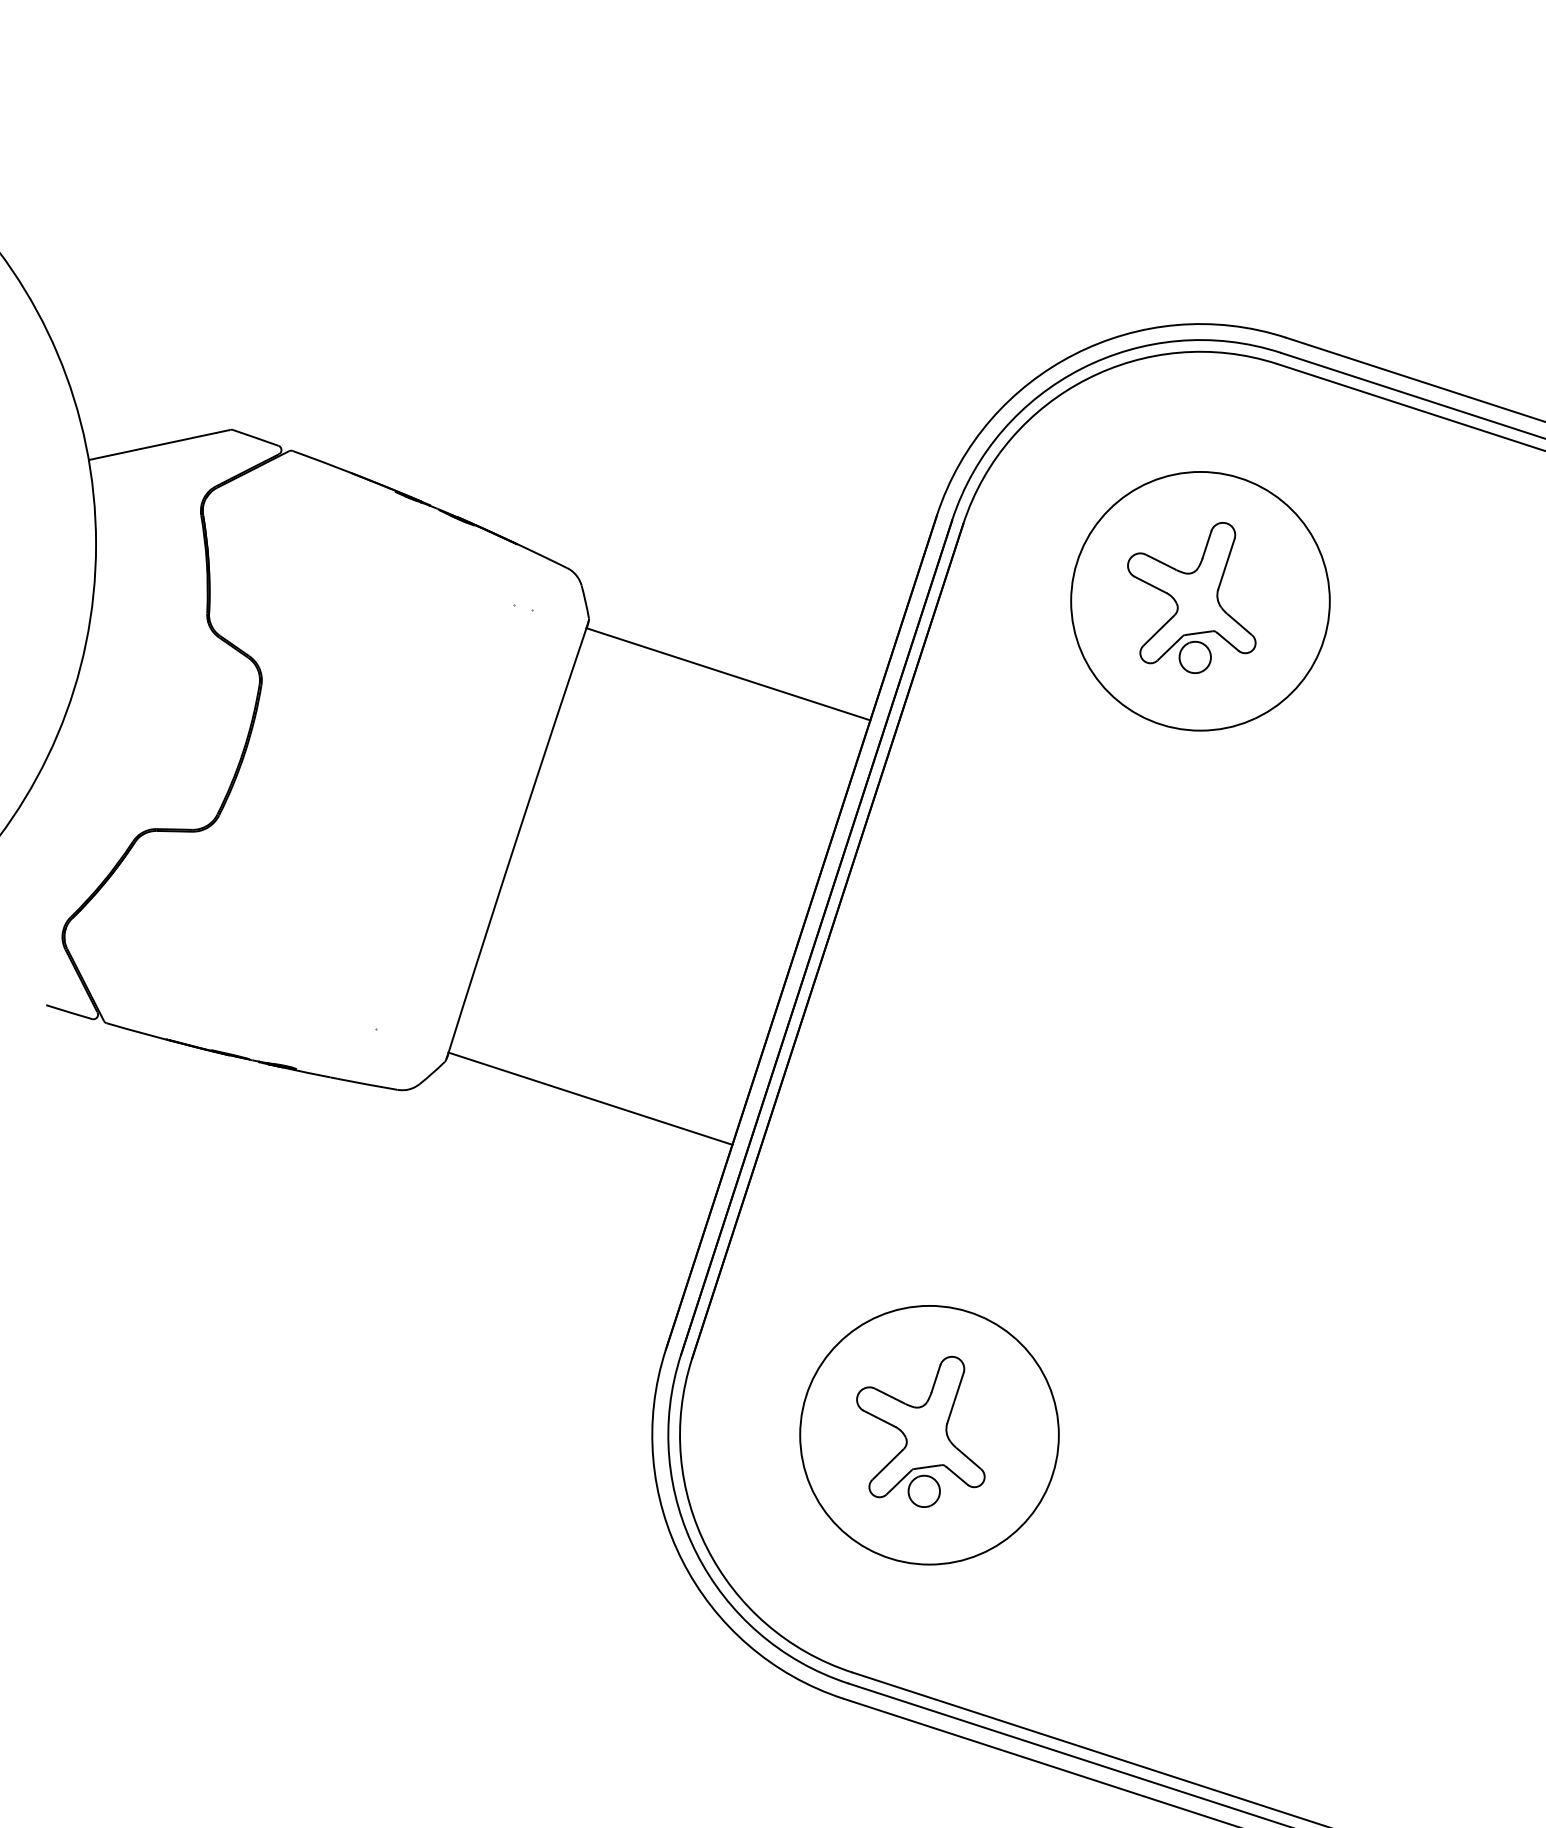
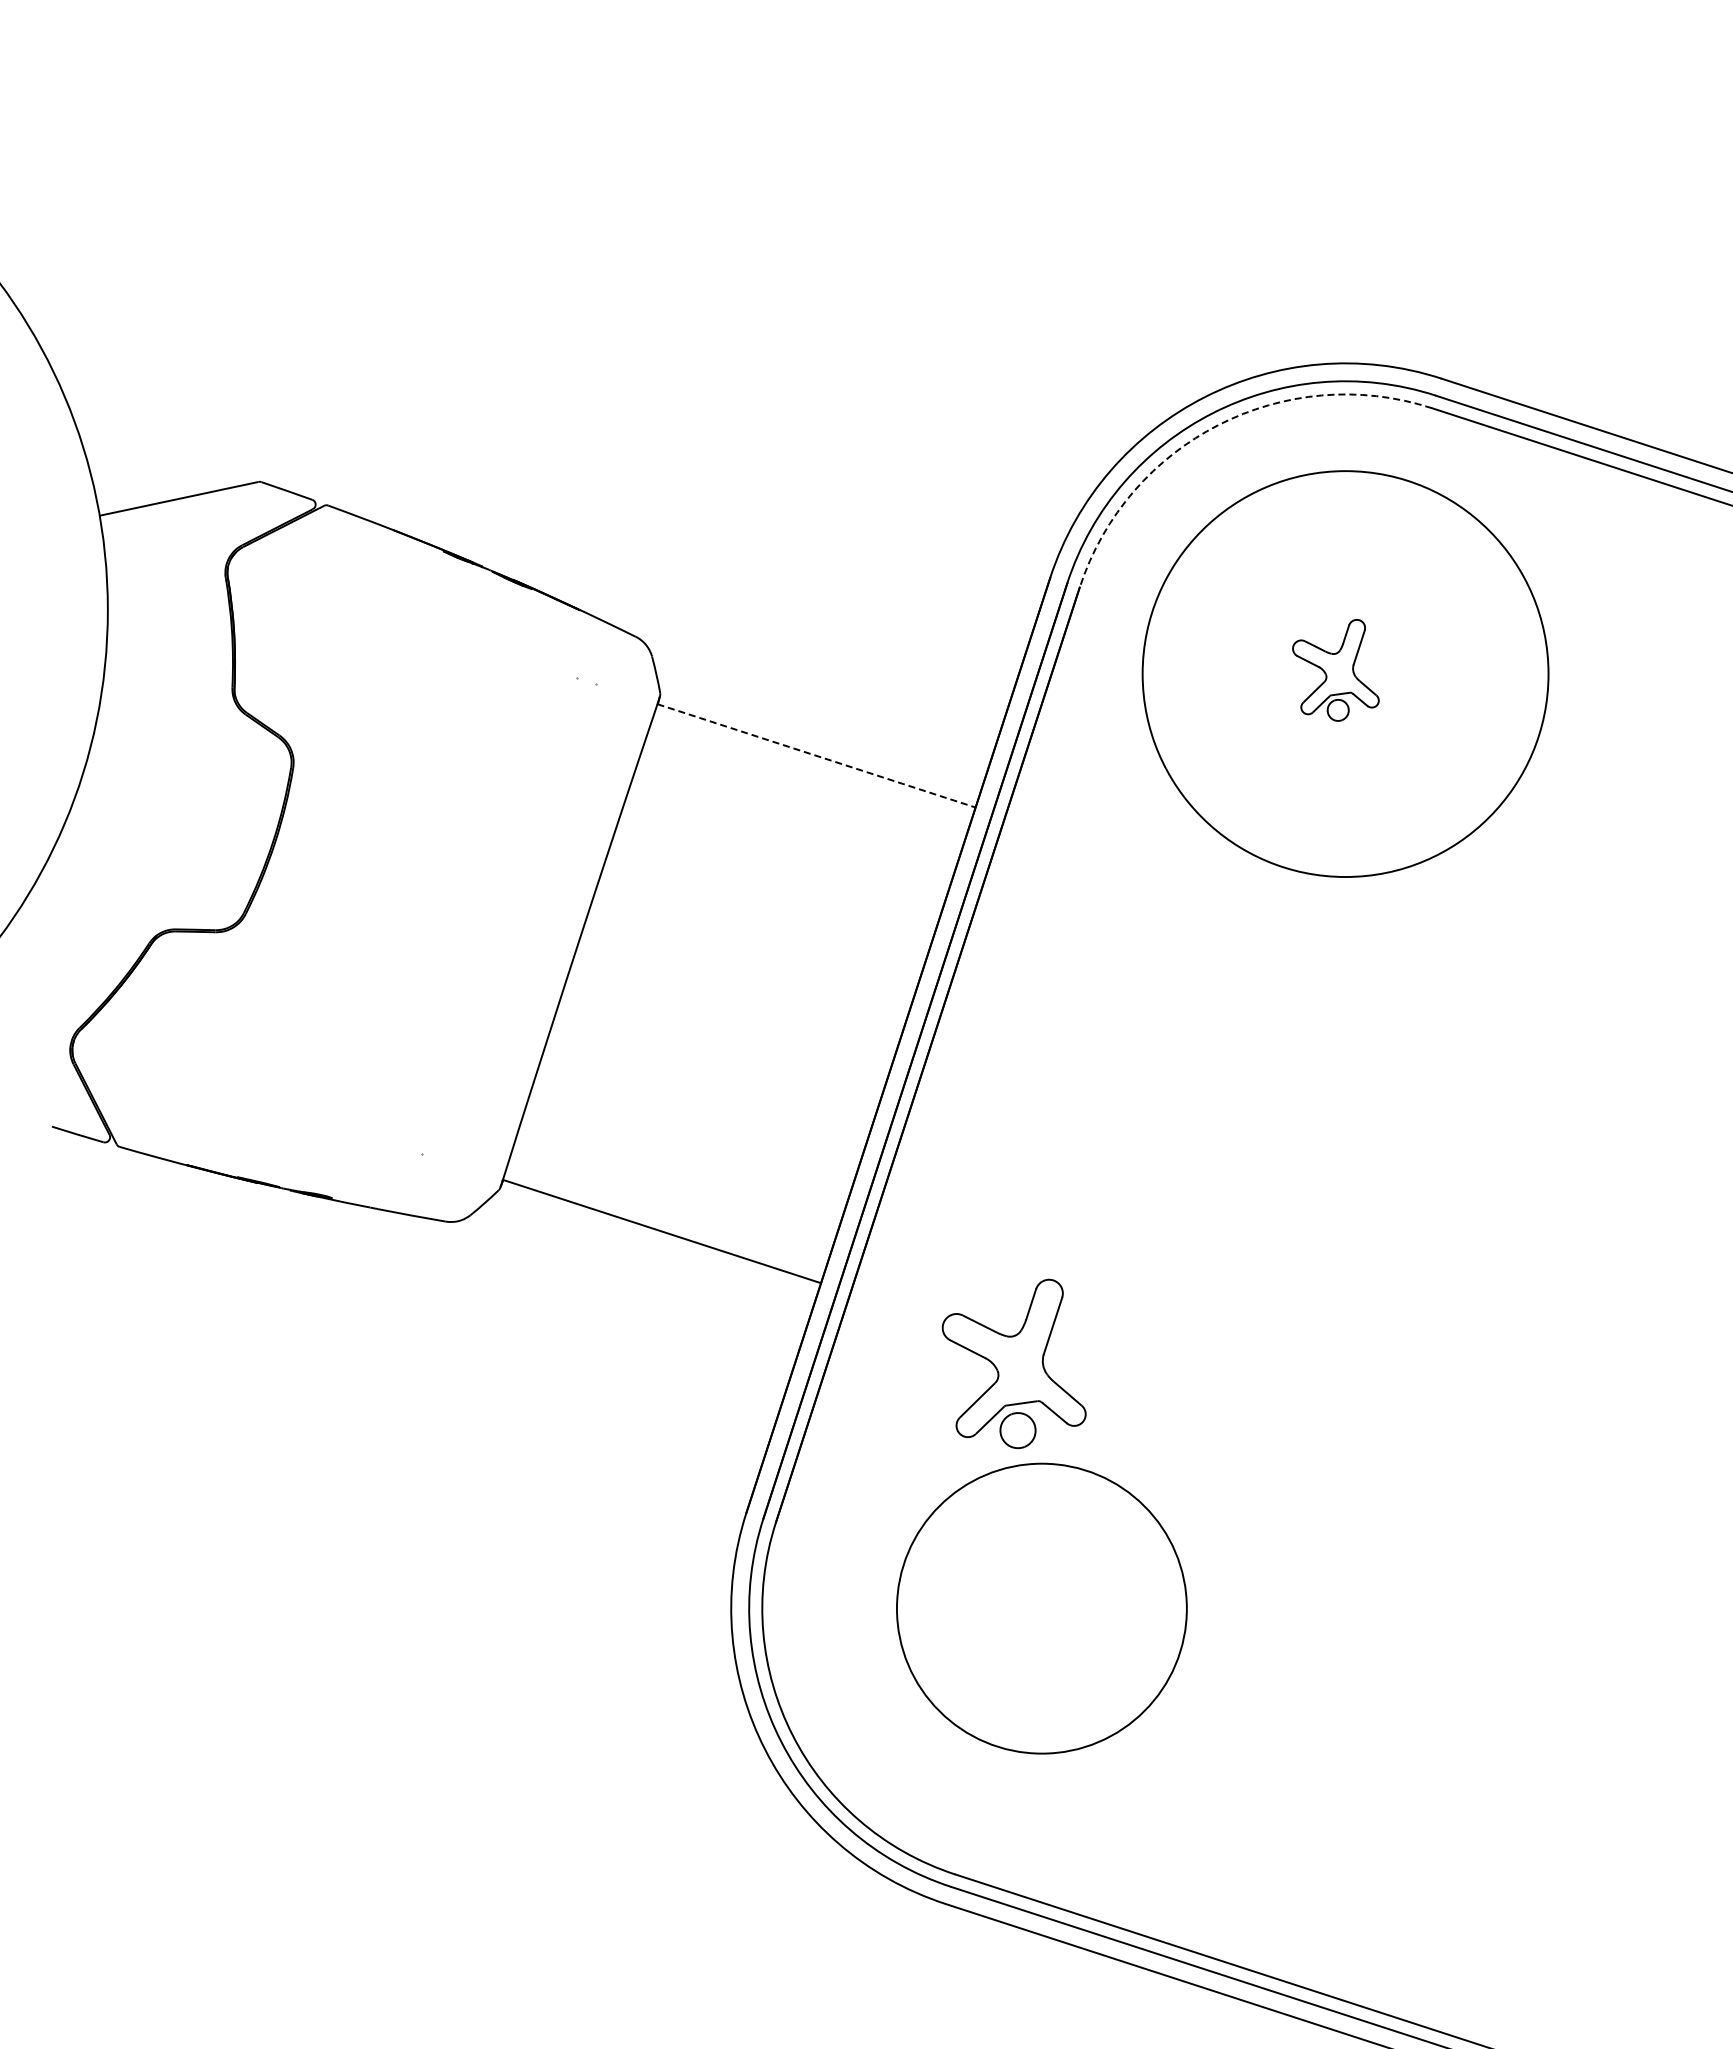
arc: (1087, 378) -> (1218, 424), solid -> dashed
part: (1191, 598) -> (1335, 670), size x0.6
circle: (1200, 601) -> (1345, 674), size x1.4
line: (729, 674) -> (817, 756), solid -> dashed
part: (920, 1431) -> (1013, 1363), moved

